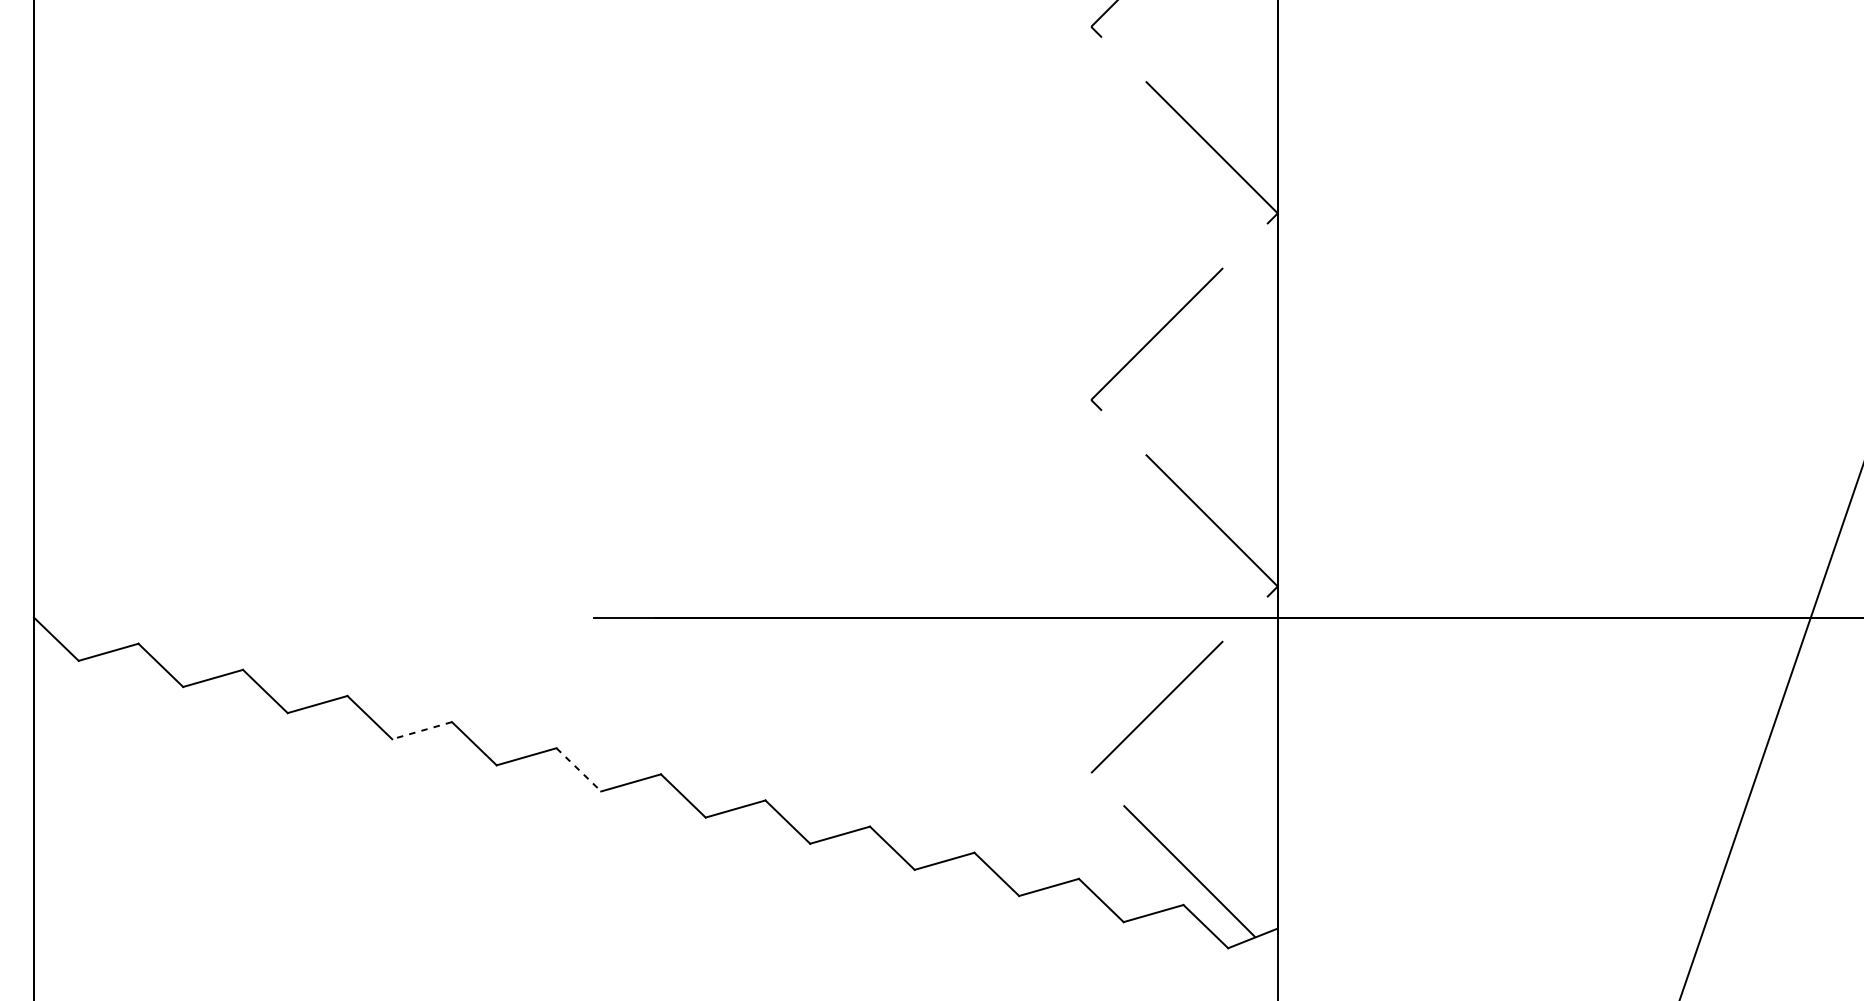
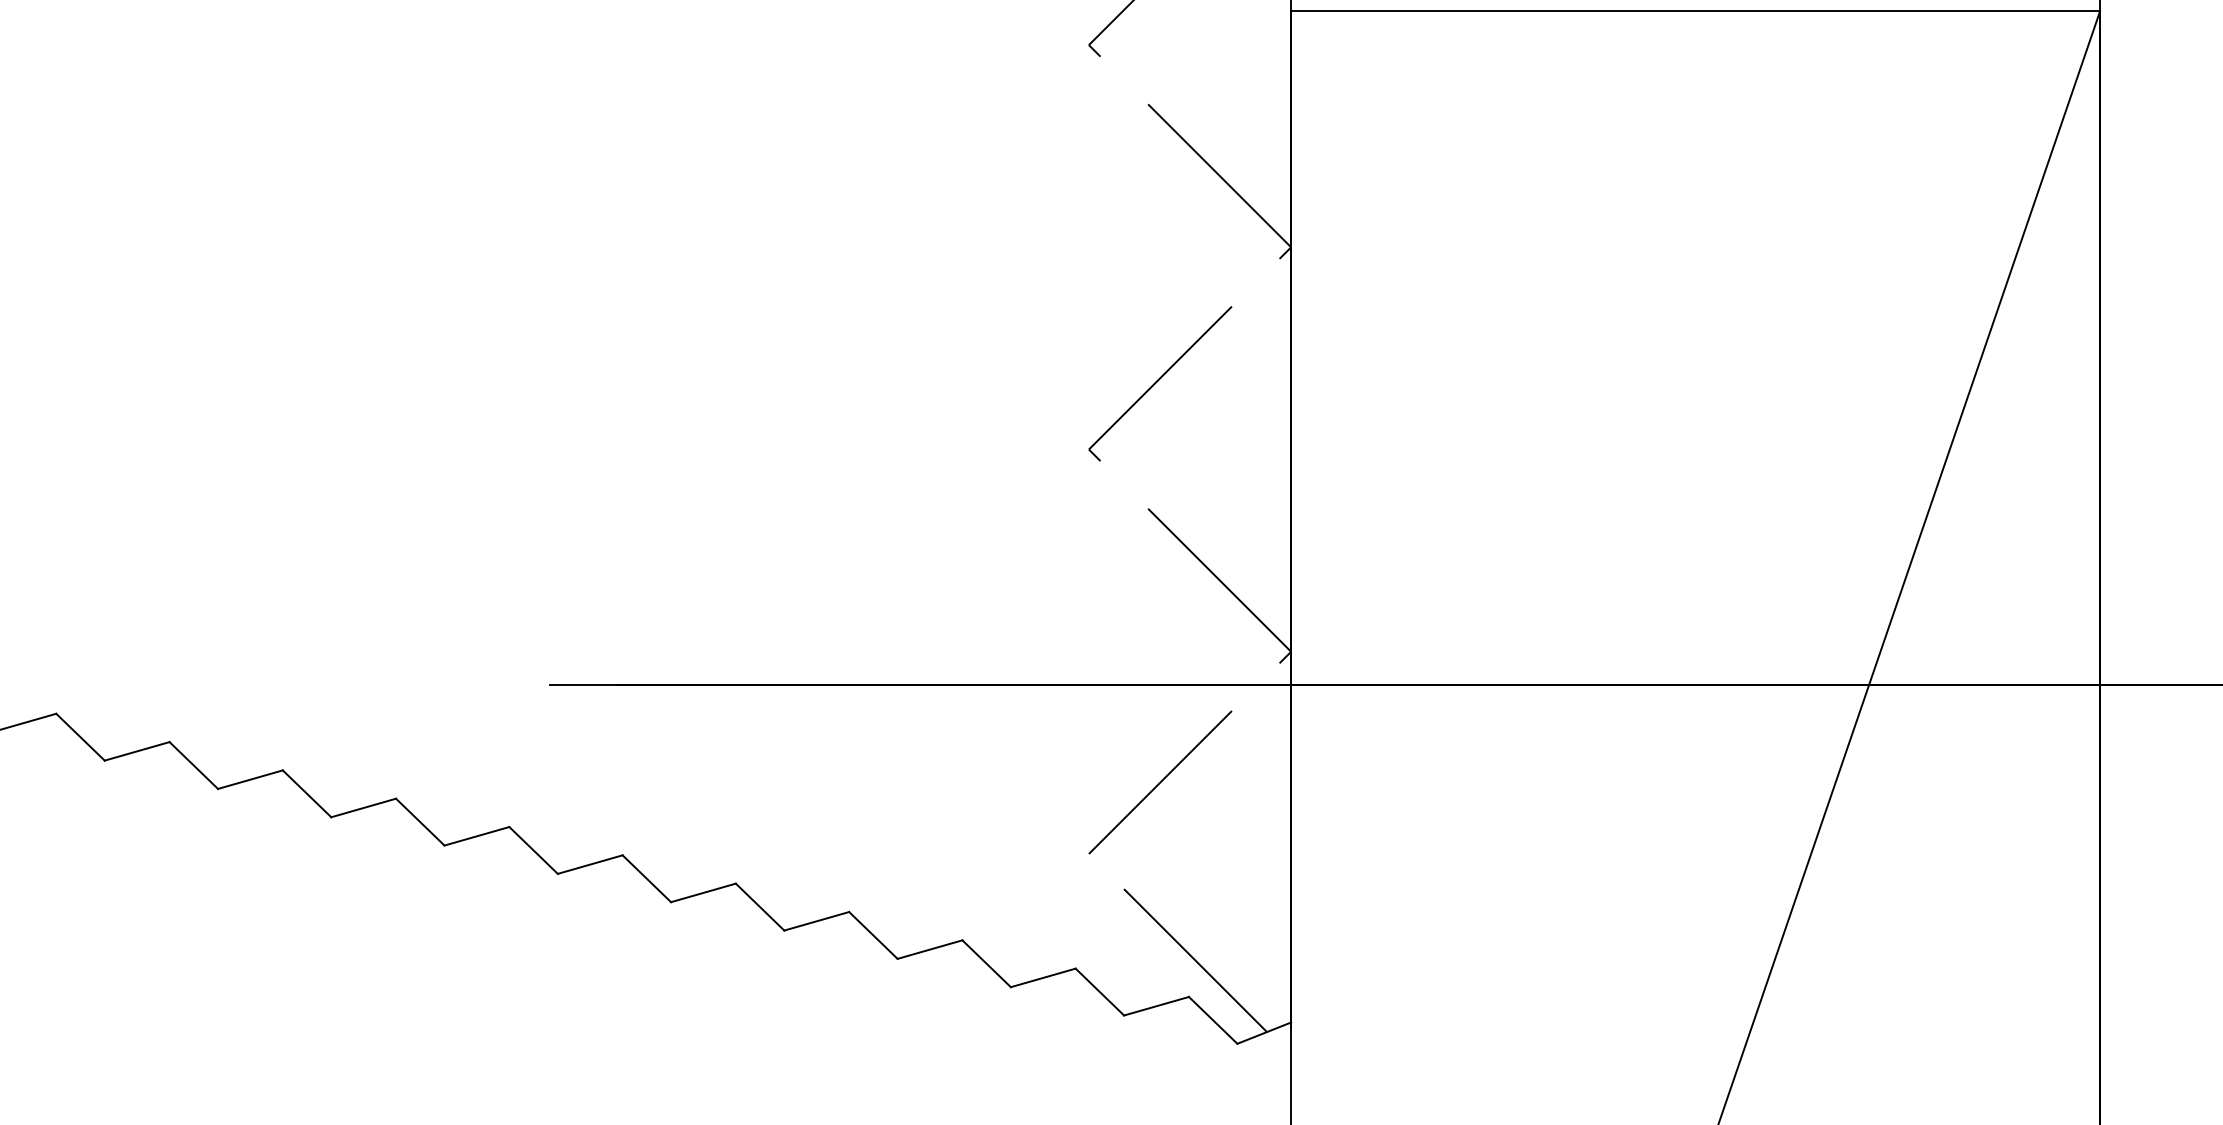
line: (421, 730) -> (363, 807), dashed -> solid
line: (578, 769) -> (533, 850), dashed -> solid

